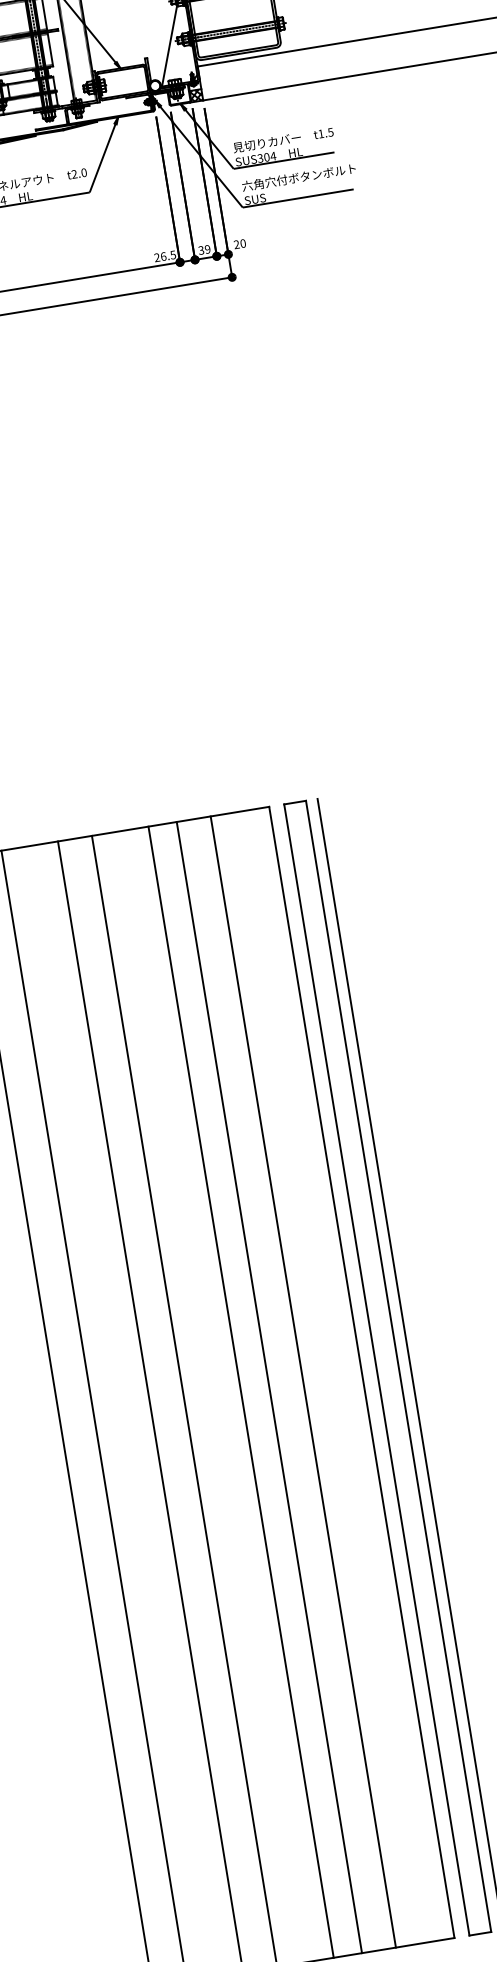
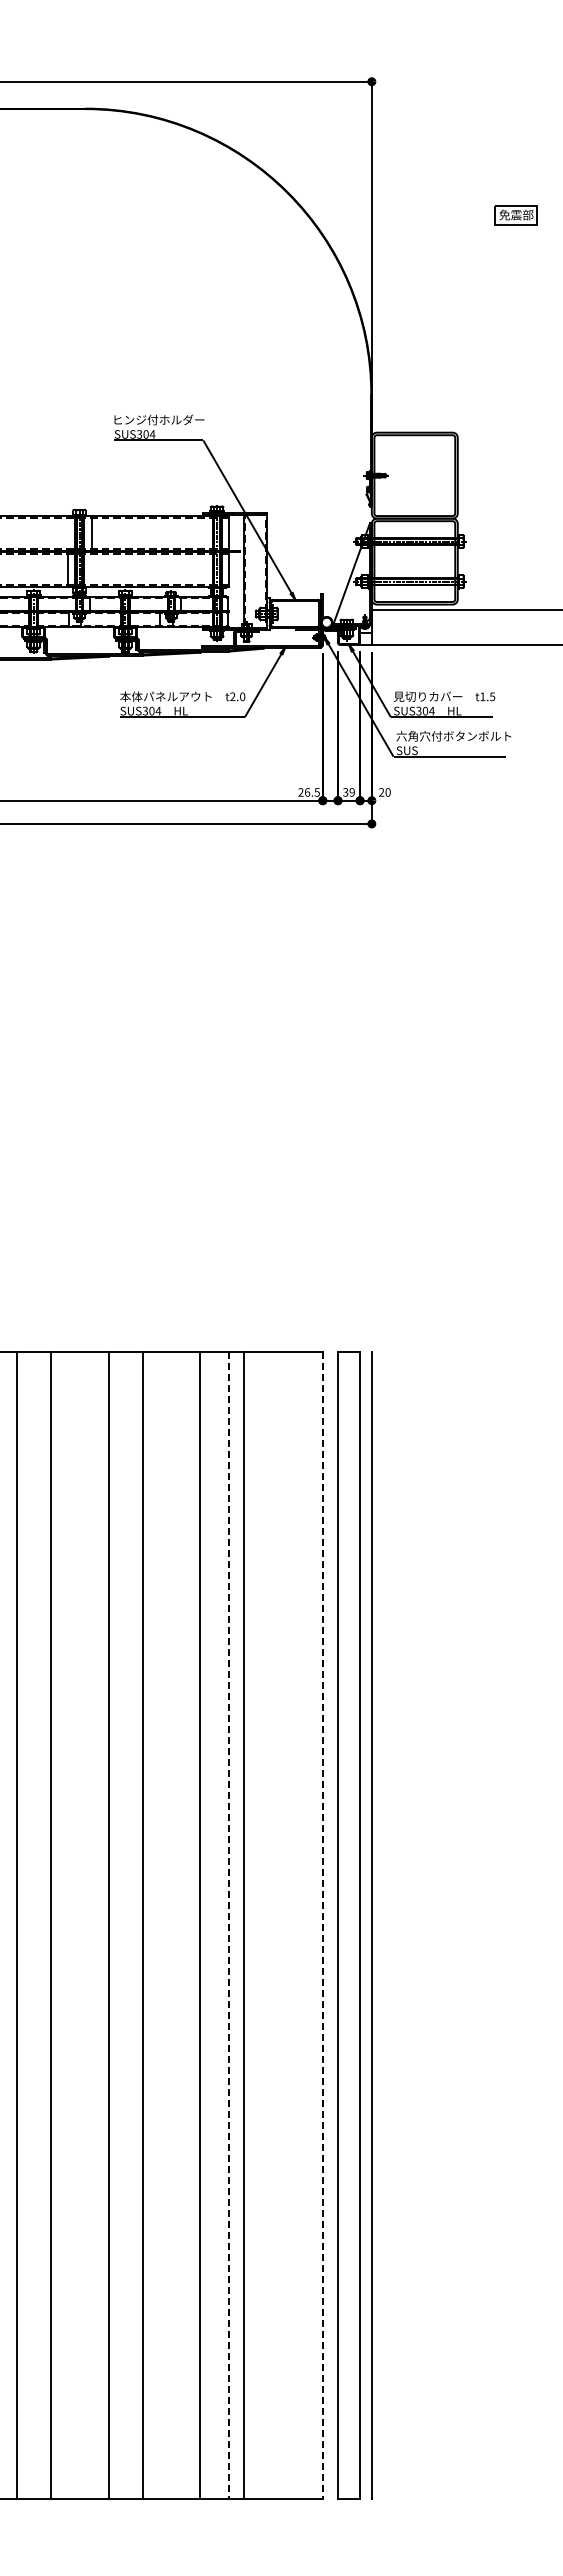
hatch: (195, 95) -> (365, 638), removed
line: (361, 1373) -> (322, 1926), solid -> dashed
line: (303, 1381) -> (243, 1925), moved
line: (269, 1388) -> (229, 1926), solid -> dashed

